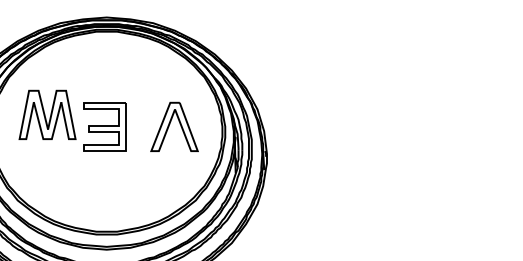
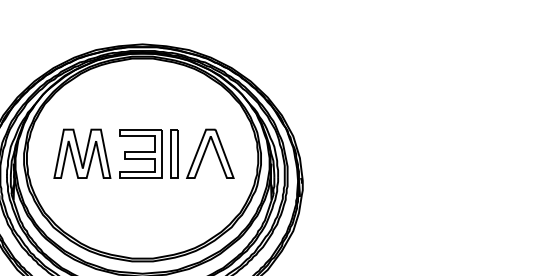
part: (47, 114) -> (82, 153), moved
part: (138, 126) -> (174, 153), added

